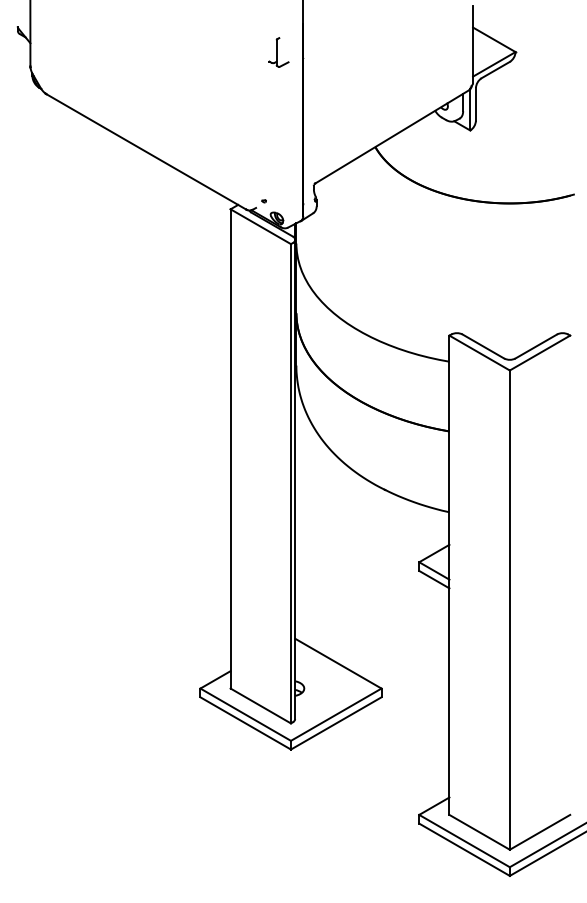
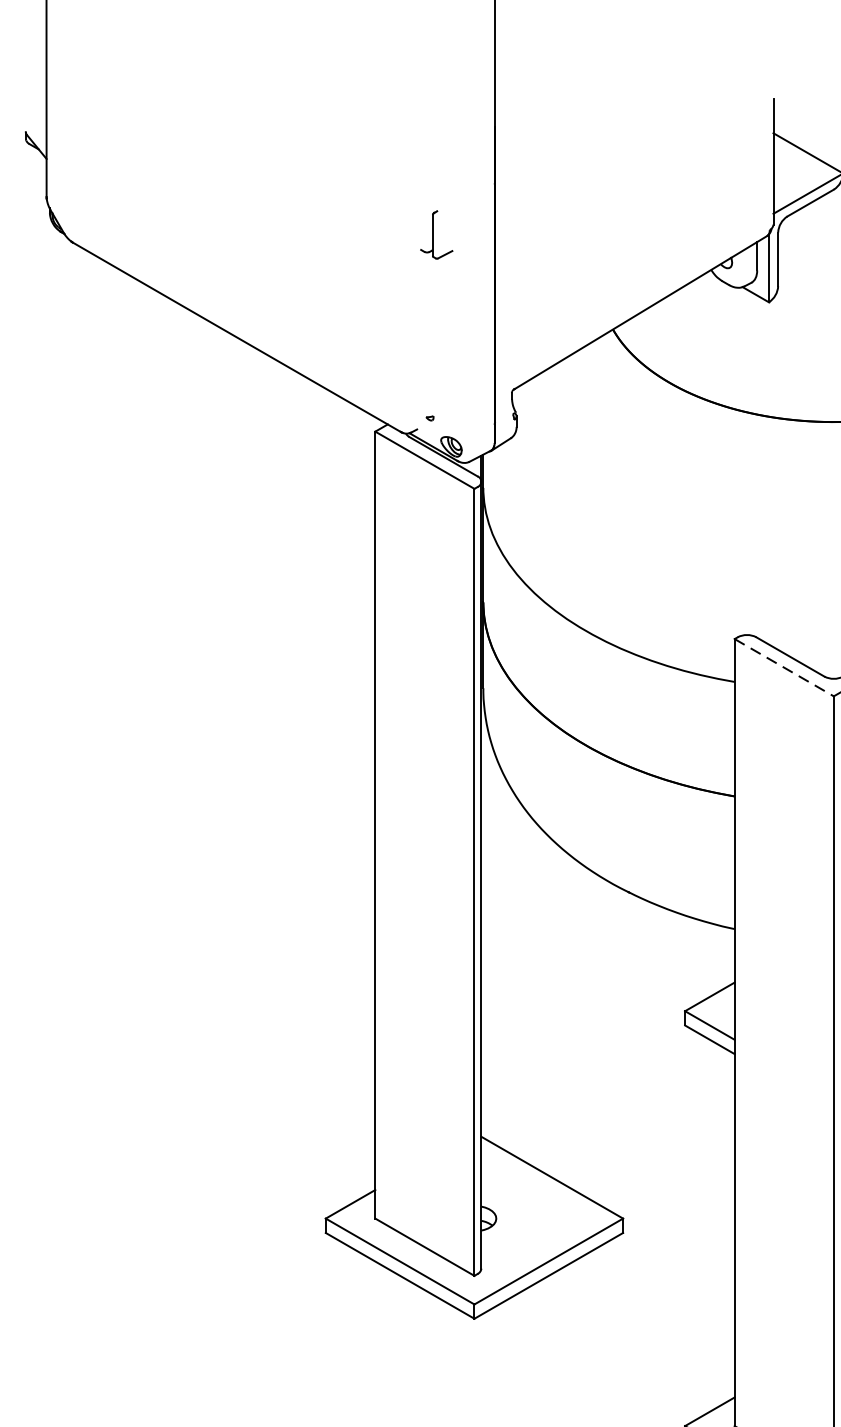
part: (278, 52) -> (435, 234), moved
line: (479, 353) -> (784, 668), solid -> dashed

